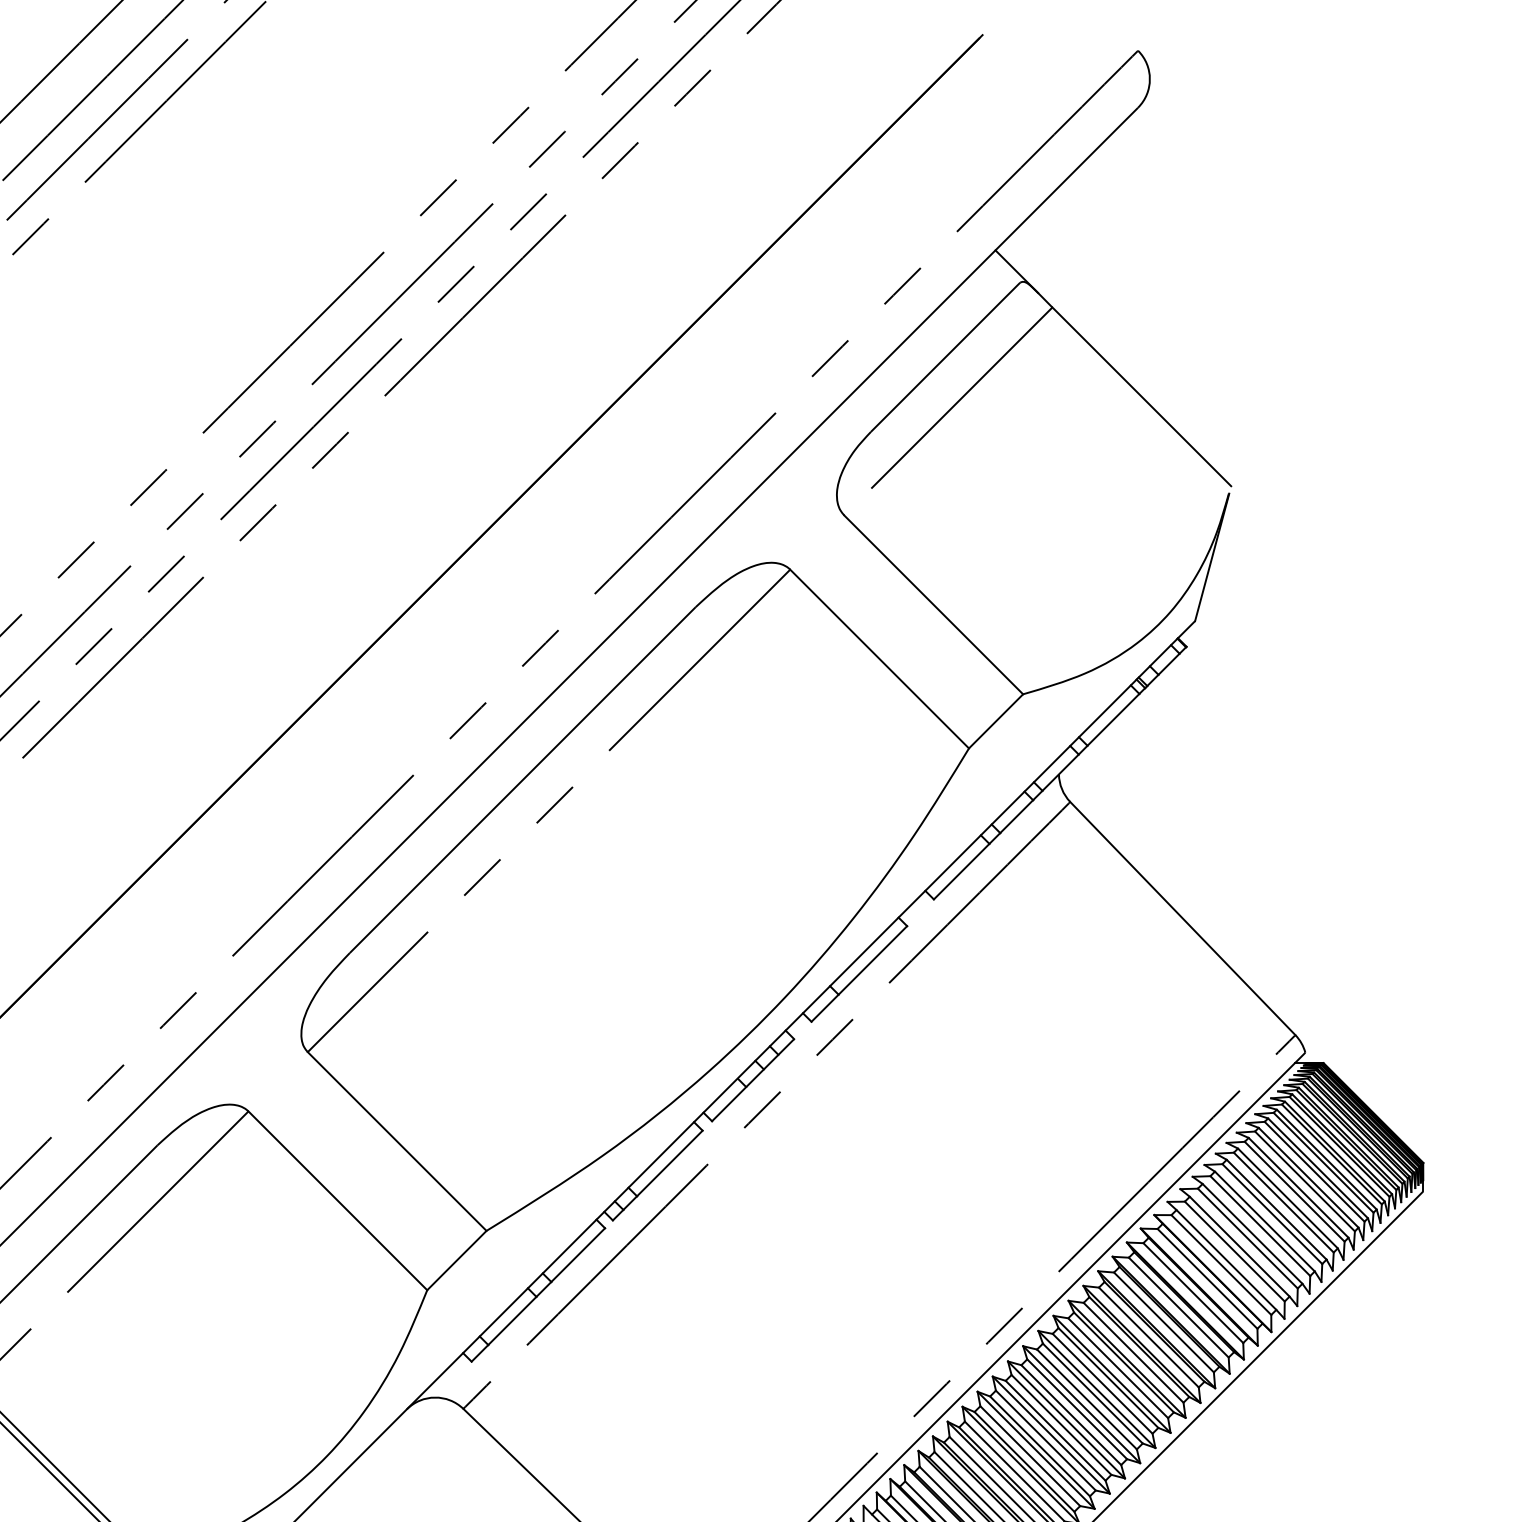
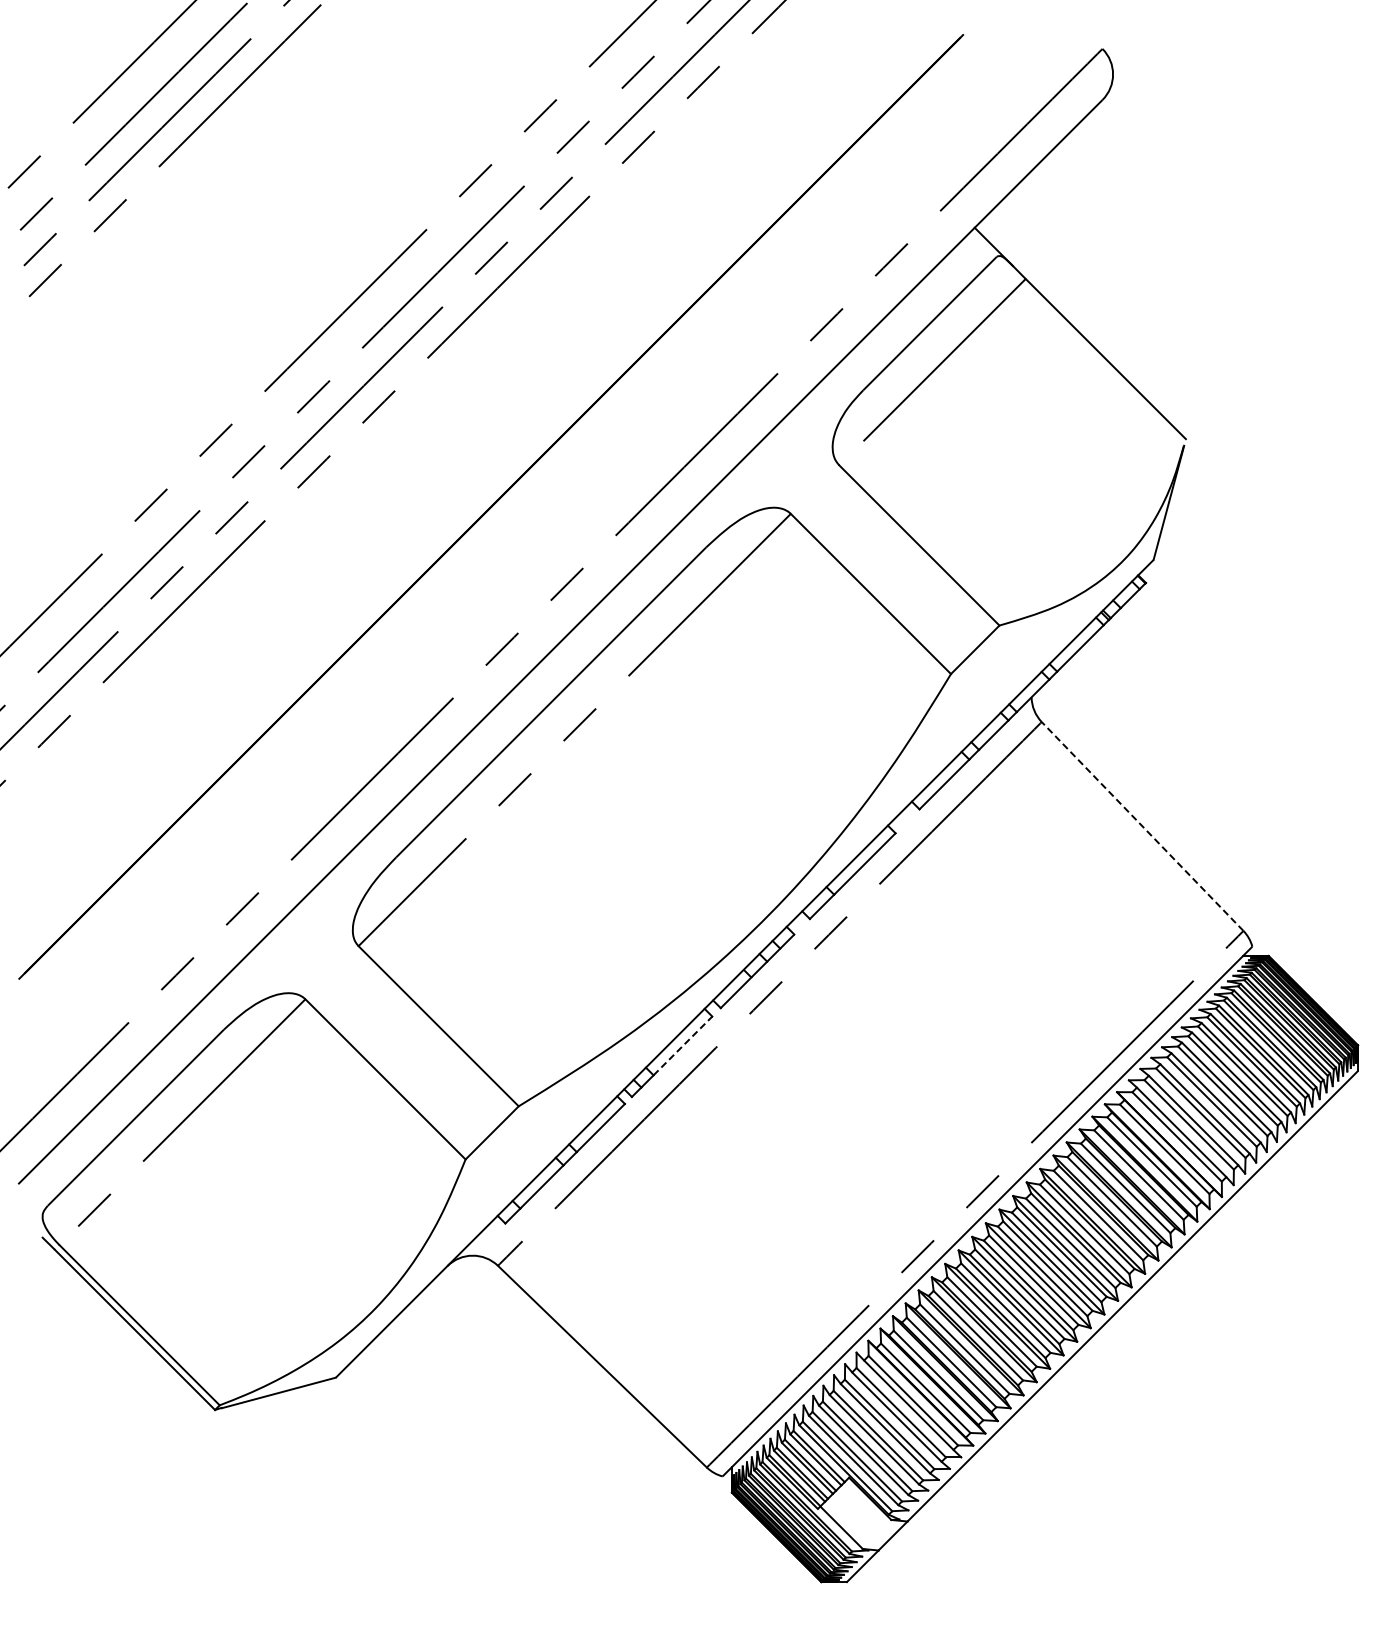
line: (1182, 918) -> (1142, 826), solid -> dashed
line: (669, 1162) -> (682, 1045), solid -> dashed

